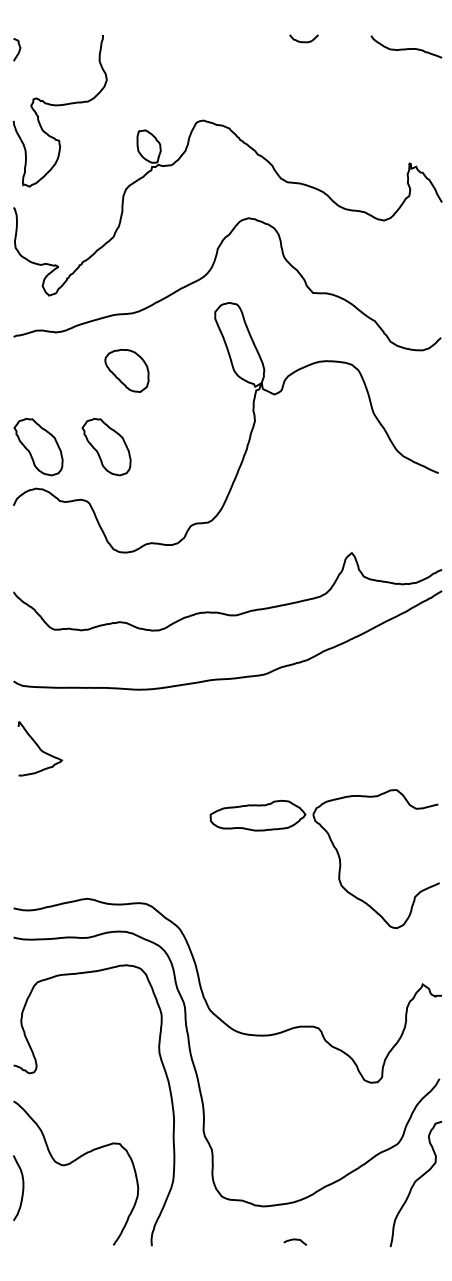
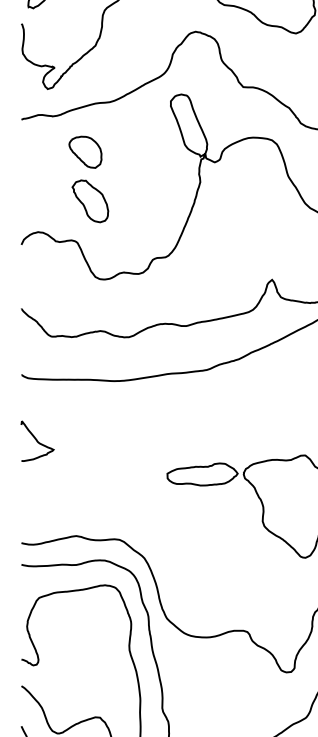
part: (126, 370) -> (85, 152), moved
part: (38, 447) -> (39, 201), removed
curve: (40, 748) -> (37, 440), moved

